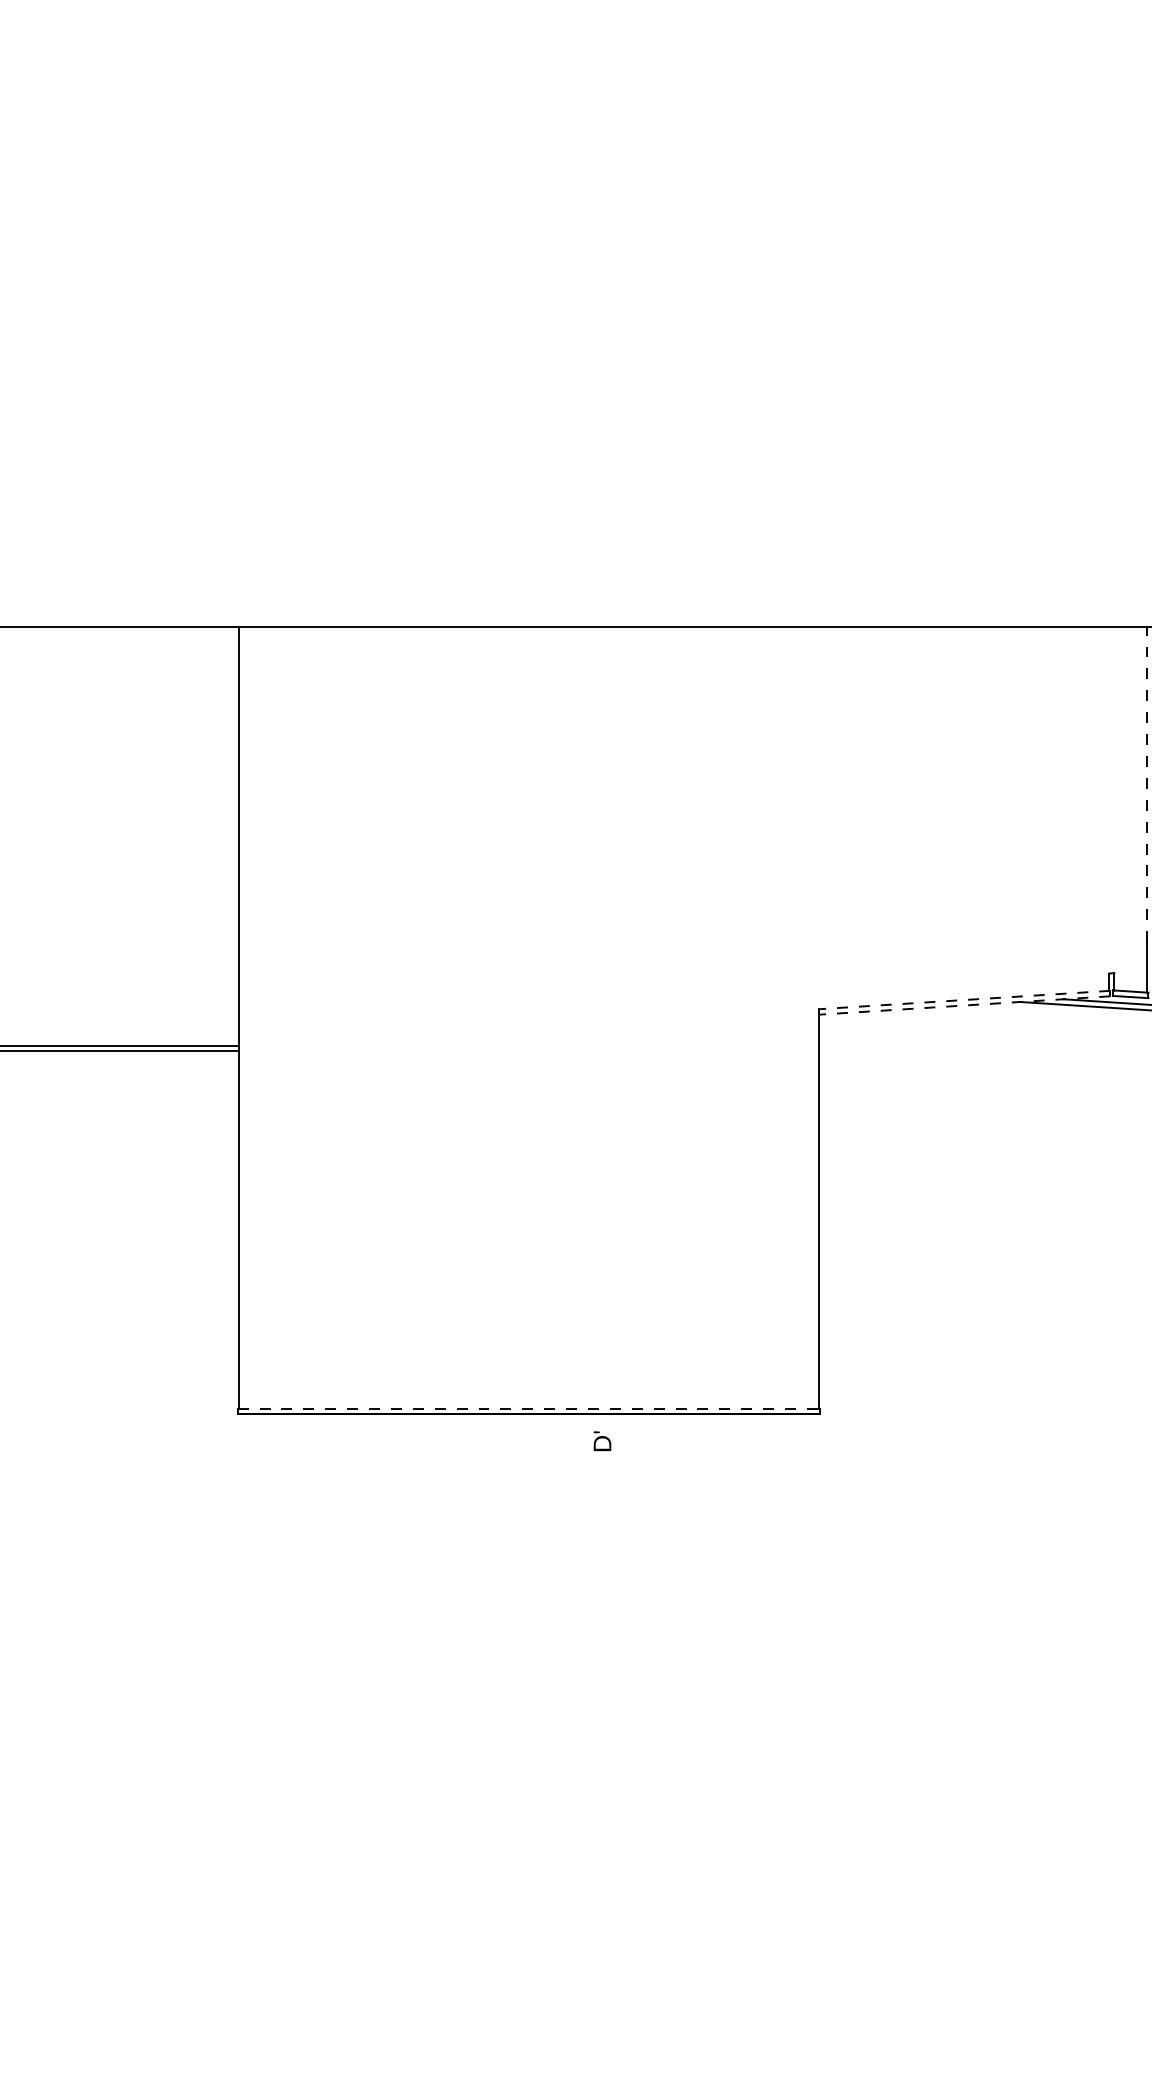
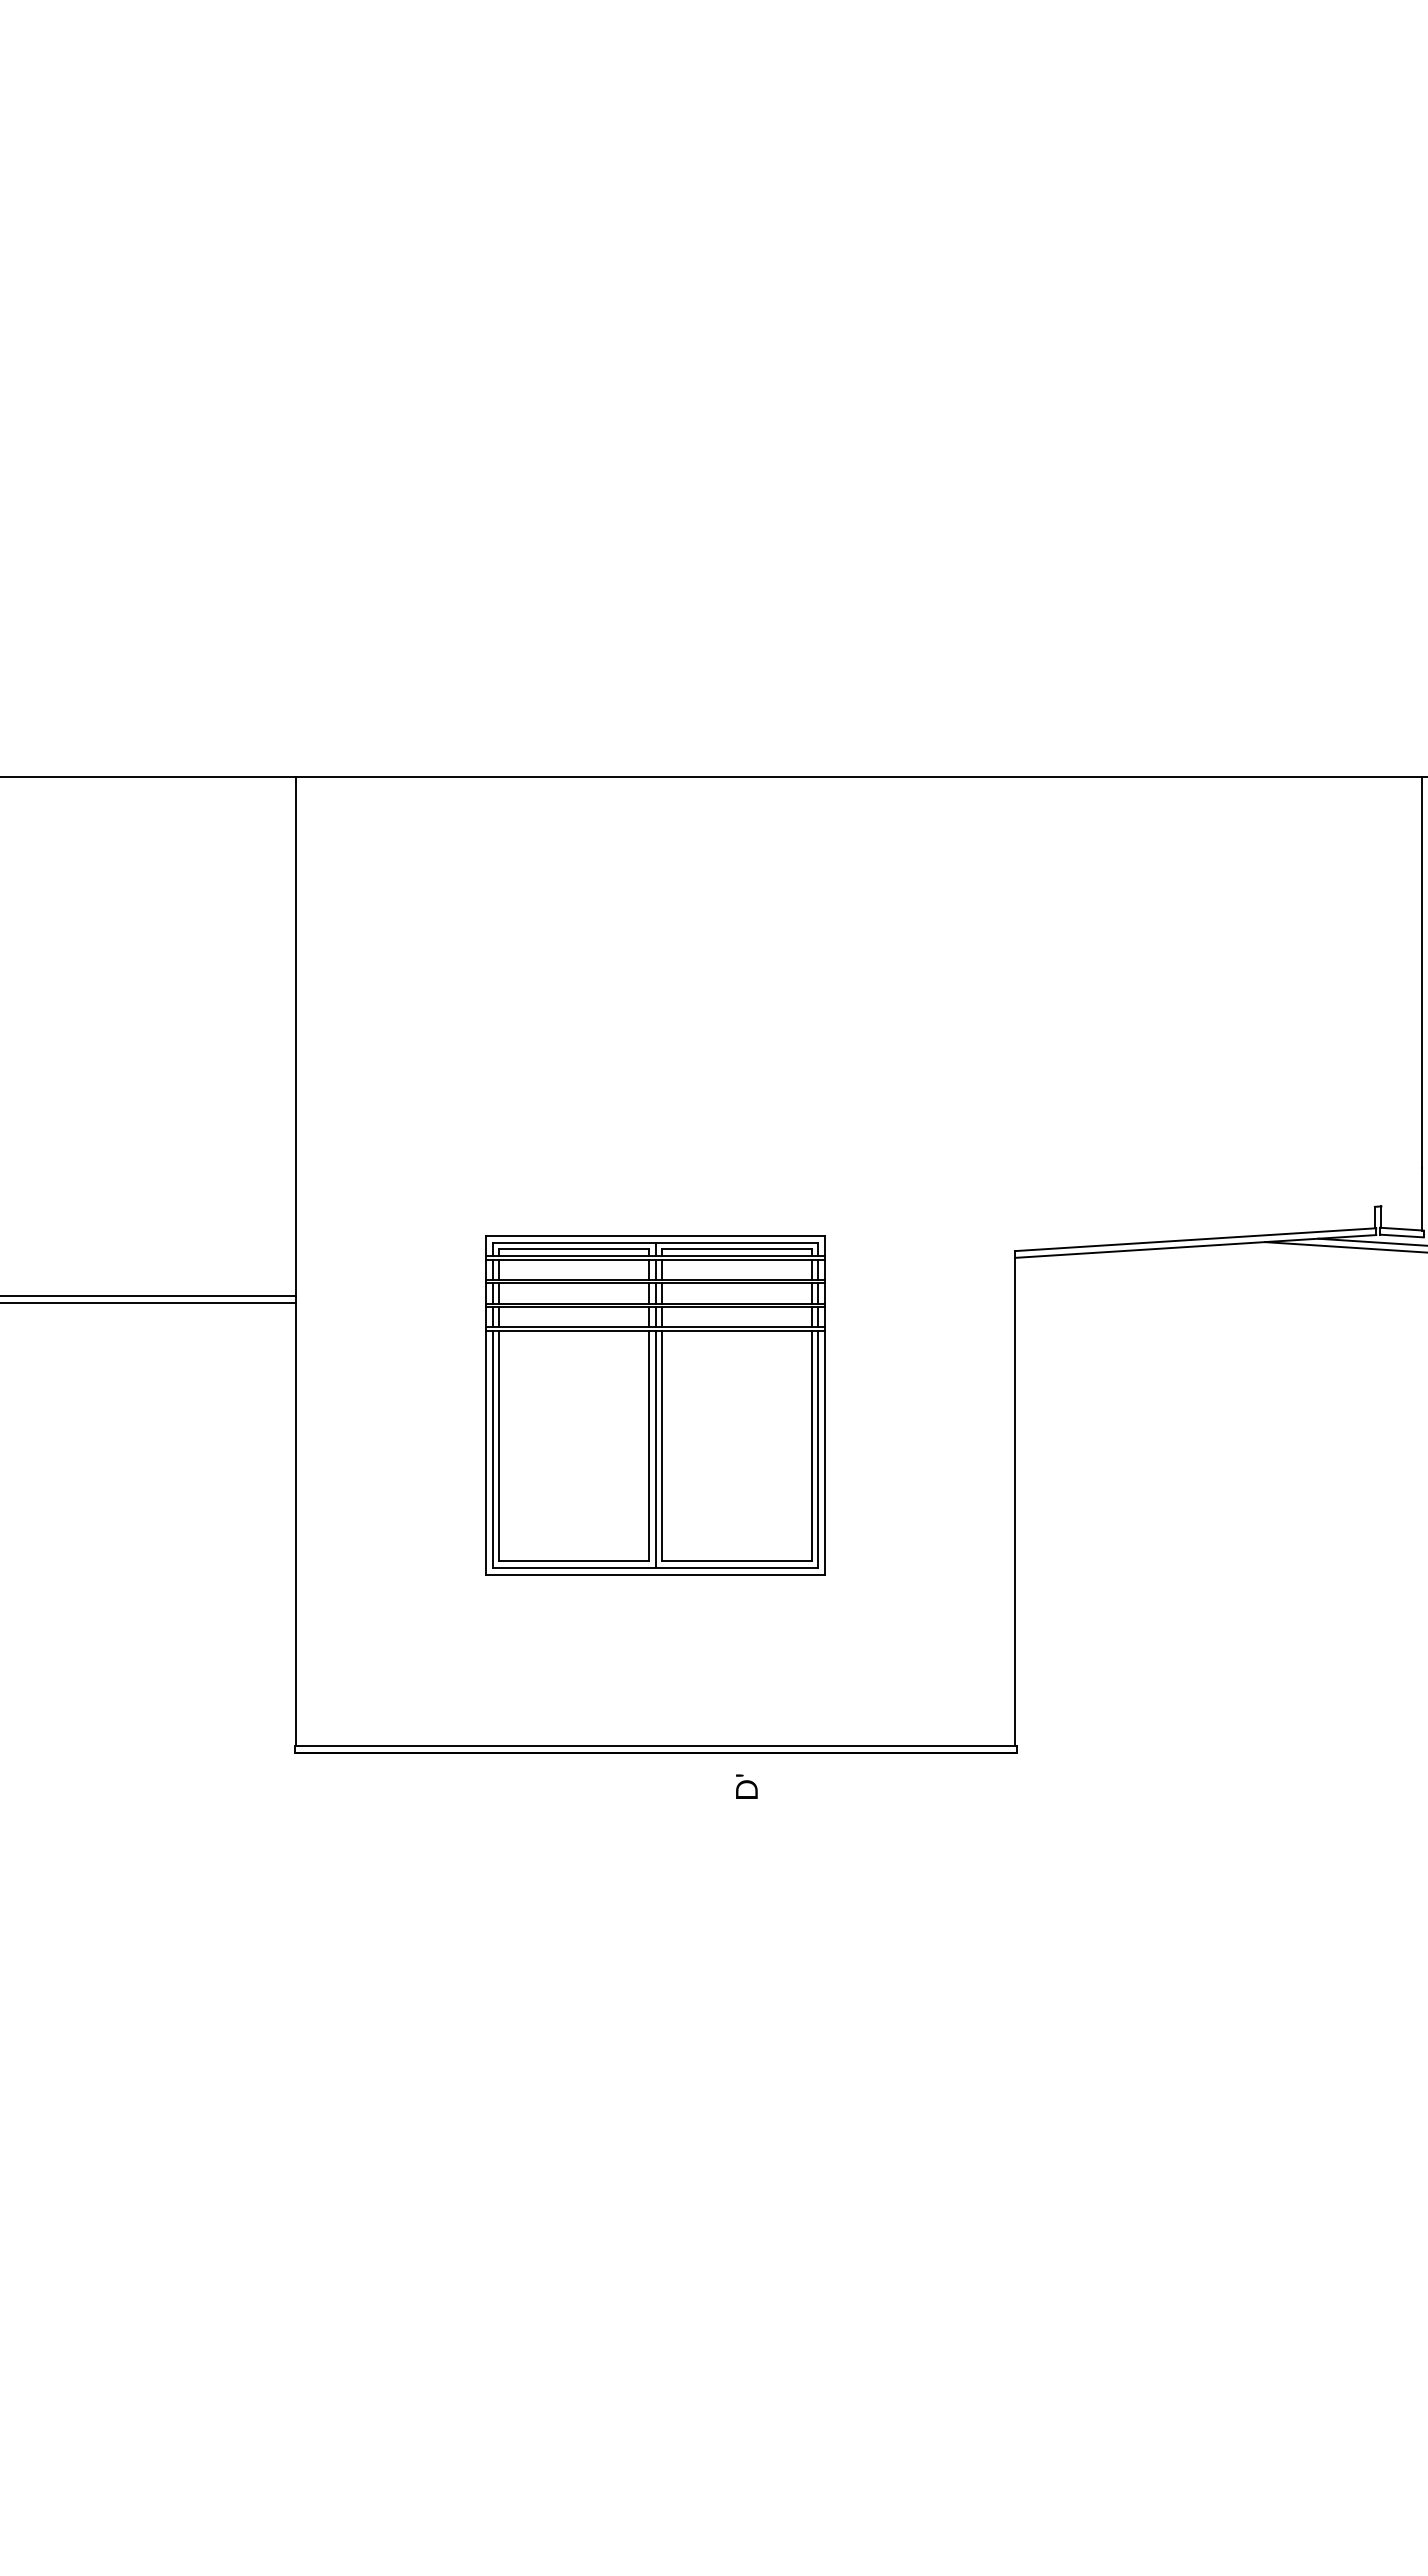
line: (1147, 783) -> (1422, 971), dashed -> solid
line: (964, 999) -> (1195, 1239), dashed -> solid
line: (964, 1005) -> (1195, 1246), dashed -> solid
part: (528, 1133) -> (655, 1405), added
line: (529, 1408) -> (656, 1746), dashed -> solid

